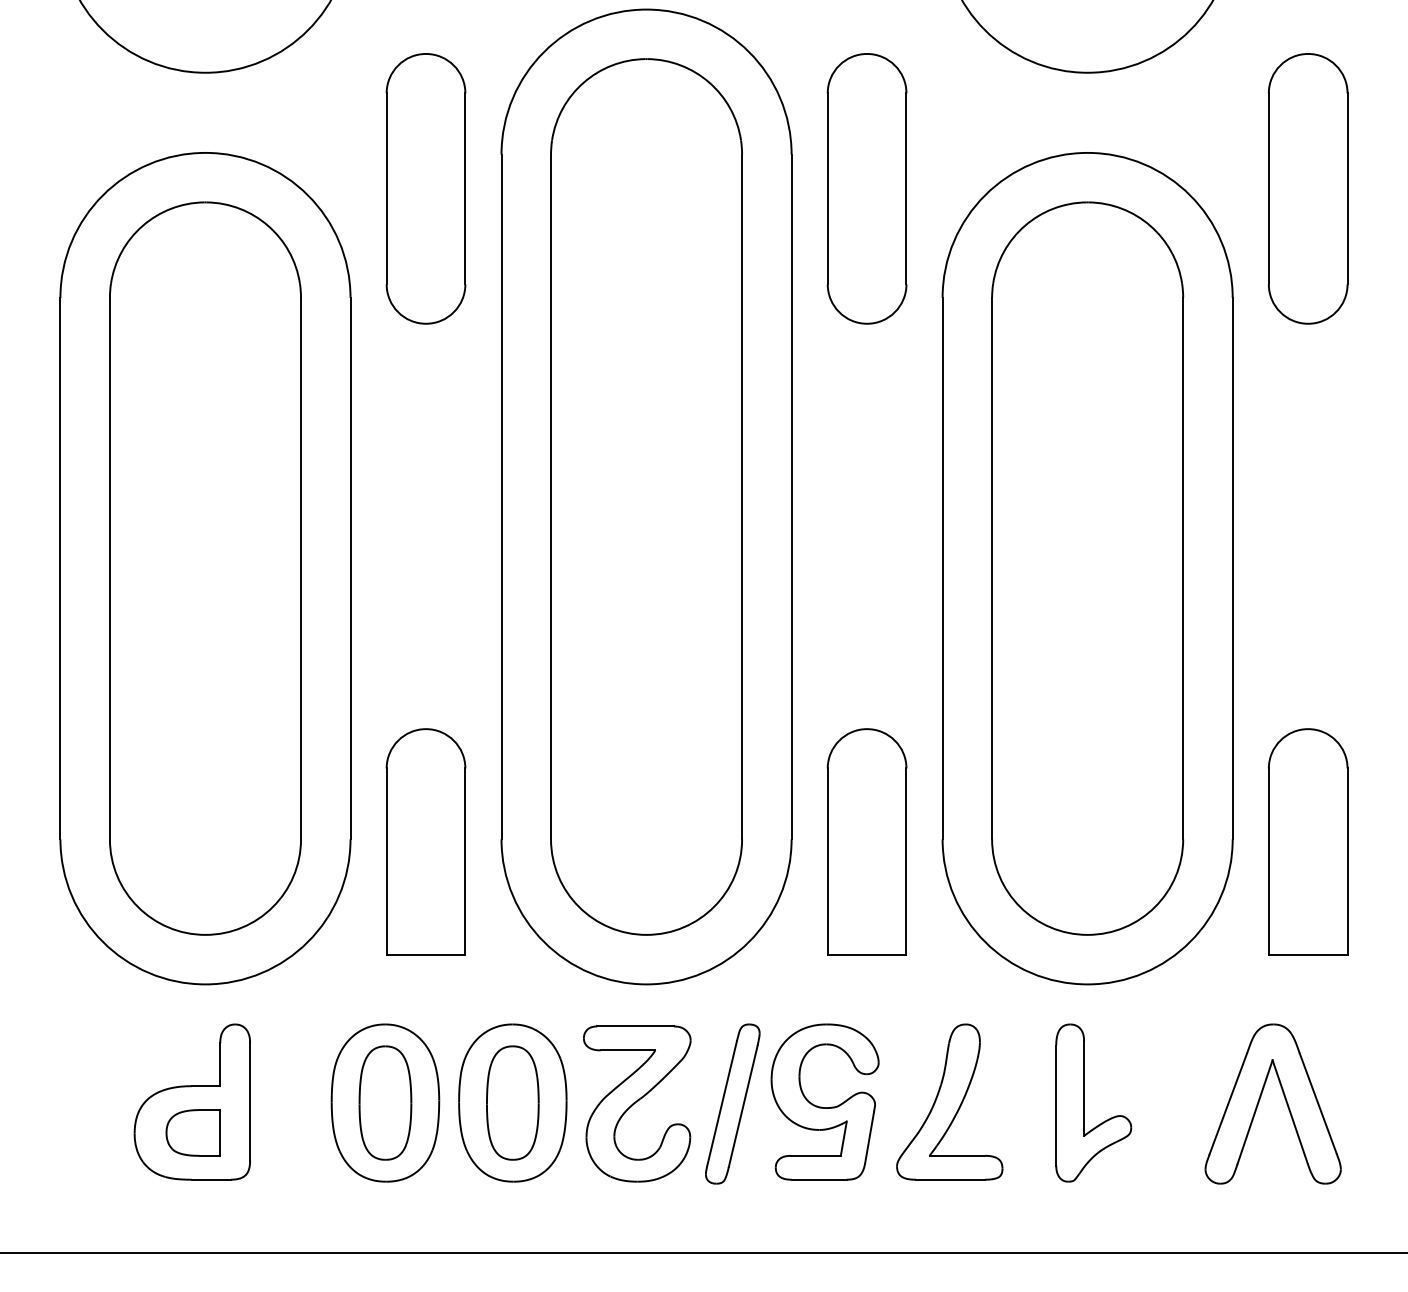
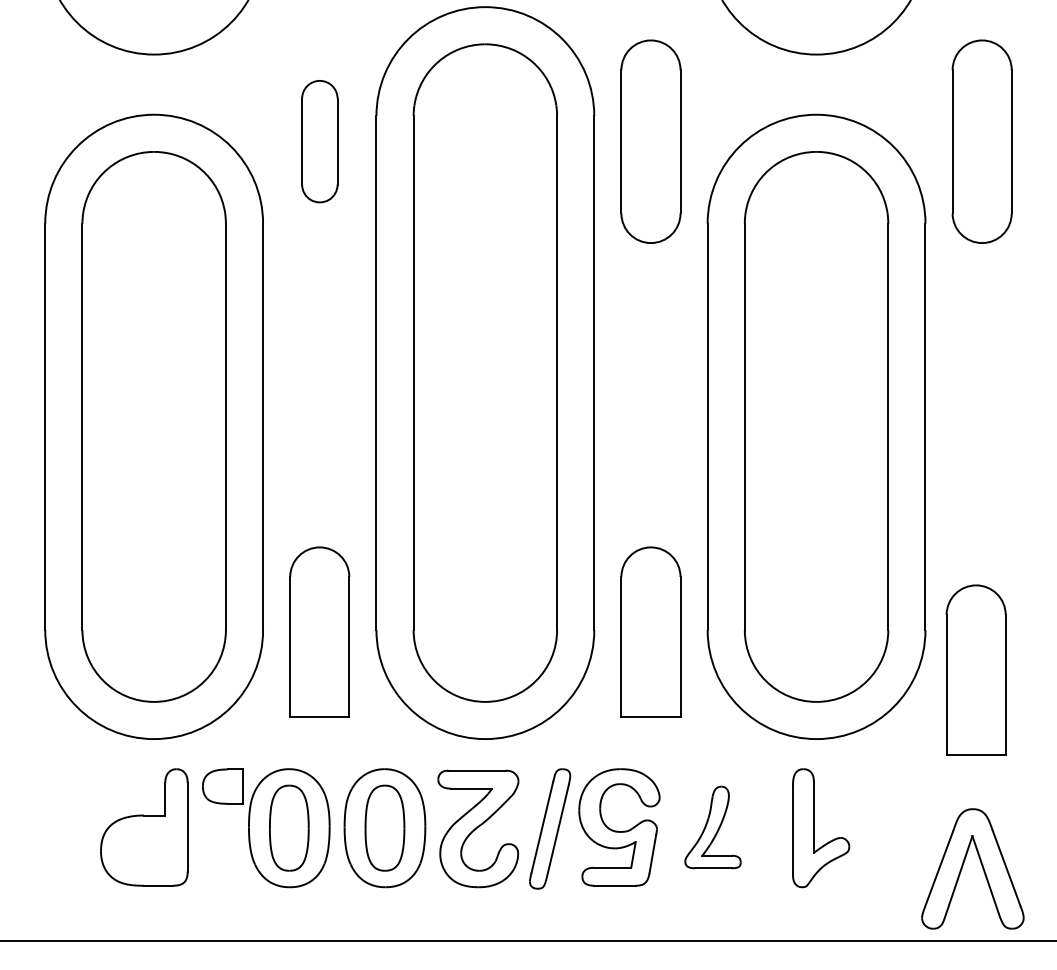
part: (425, 188) -> (319, 141), size x0.6
part: (1307, 841) -> (975, 669), moved
part: (1260, 1100) -> (963, 866), moved
part: (949, 1102) -> (712, 827), size x0.7
part: (192, 1132) -> (222, 786), moved

